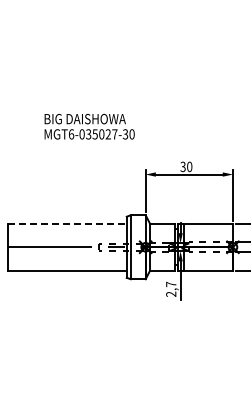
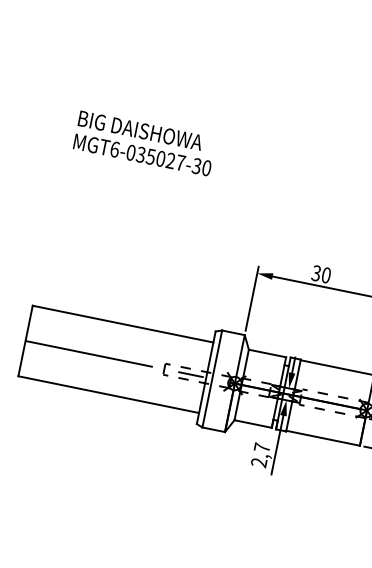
text: (89, 126) -> (144, 143), moved
line: (67, 224) -> (123, 324), dashed -> solid

